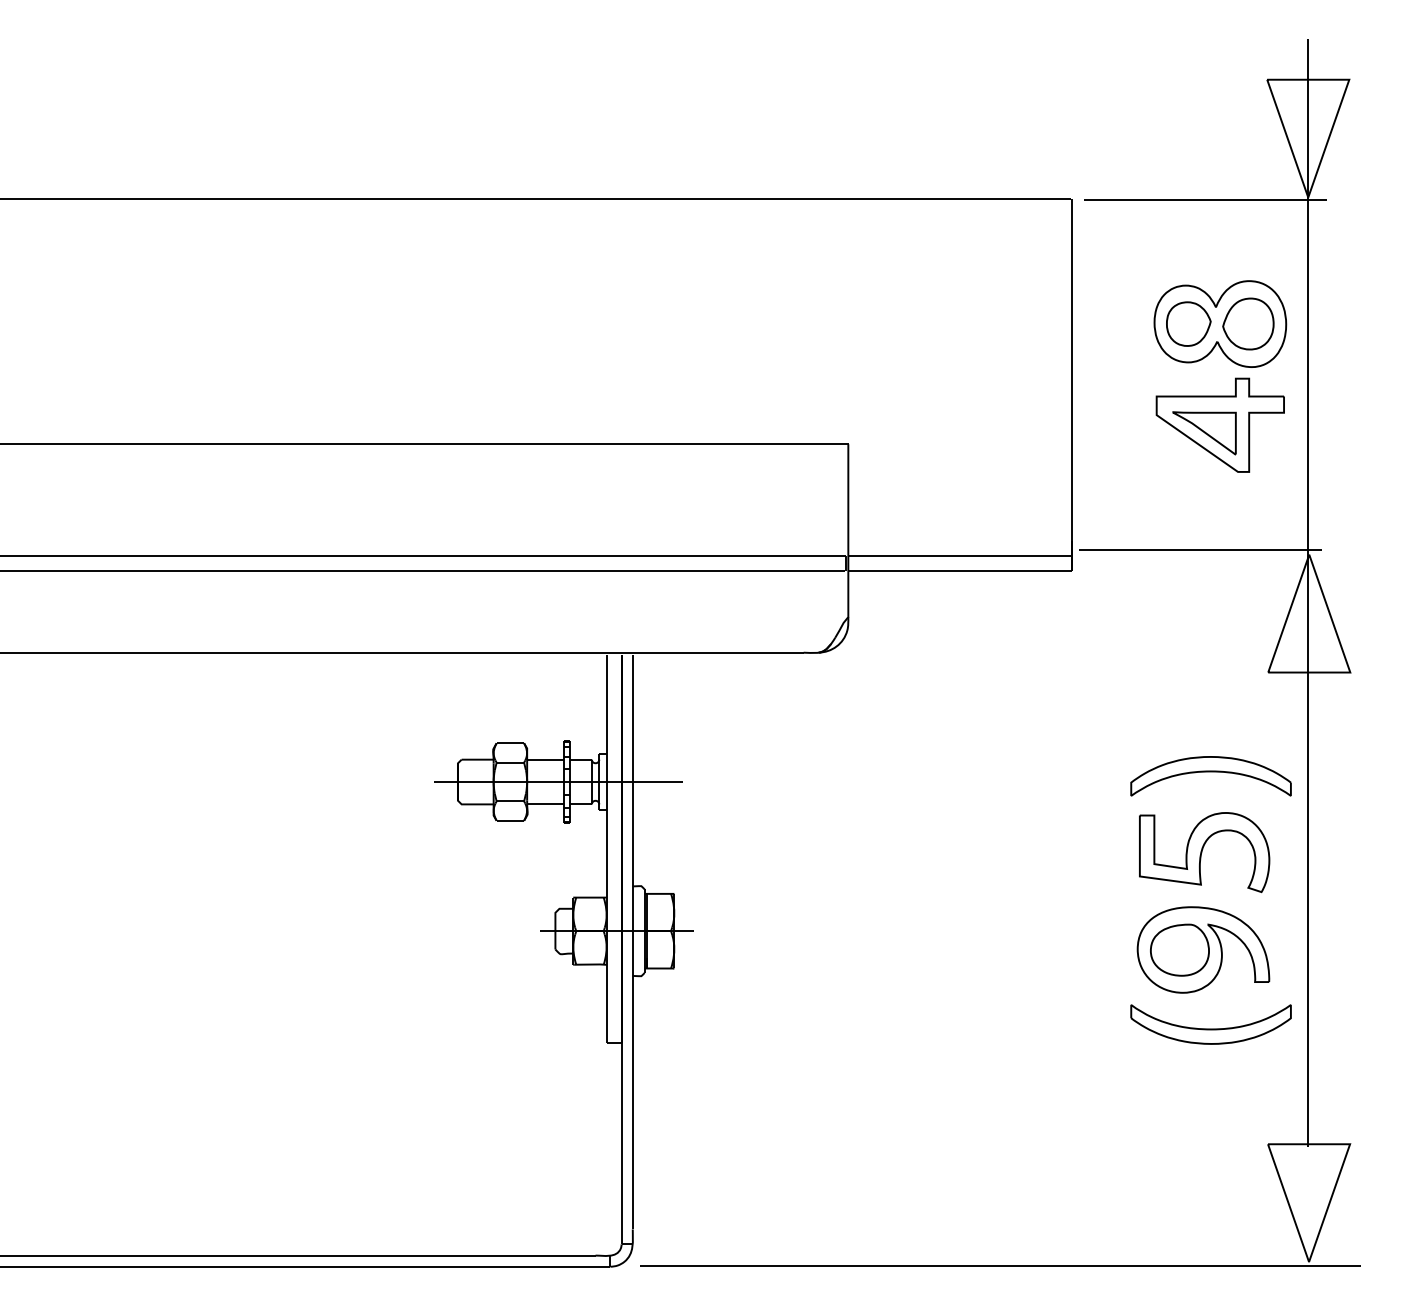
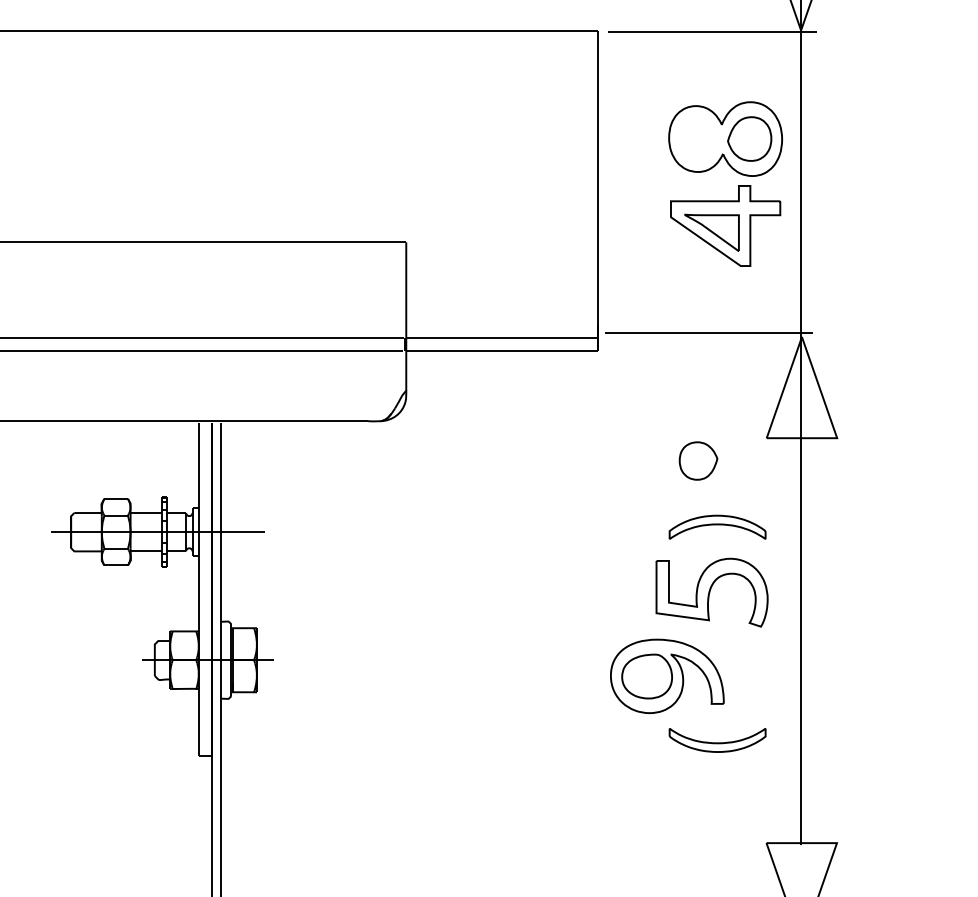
part: (1188, 323) -> (698, 460), moved
part: (1210, 776) -> (717, 527), size x0.7
part: (1203, 949) -> (667, 675), moved
part: (1210, 1024) -> (717, 740), size x0.7

